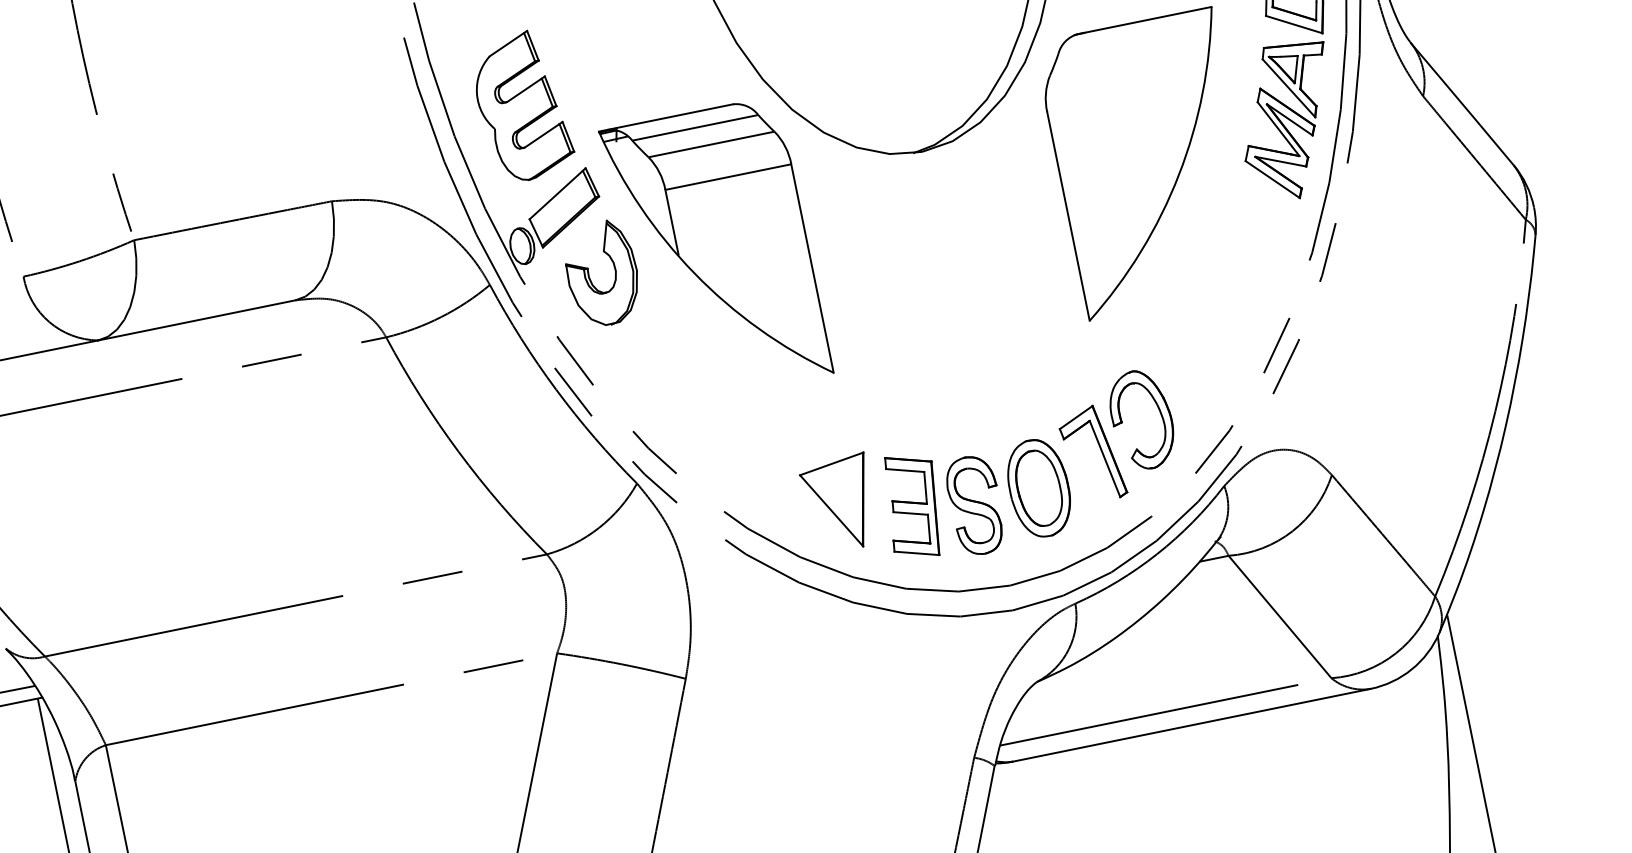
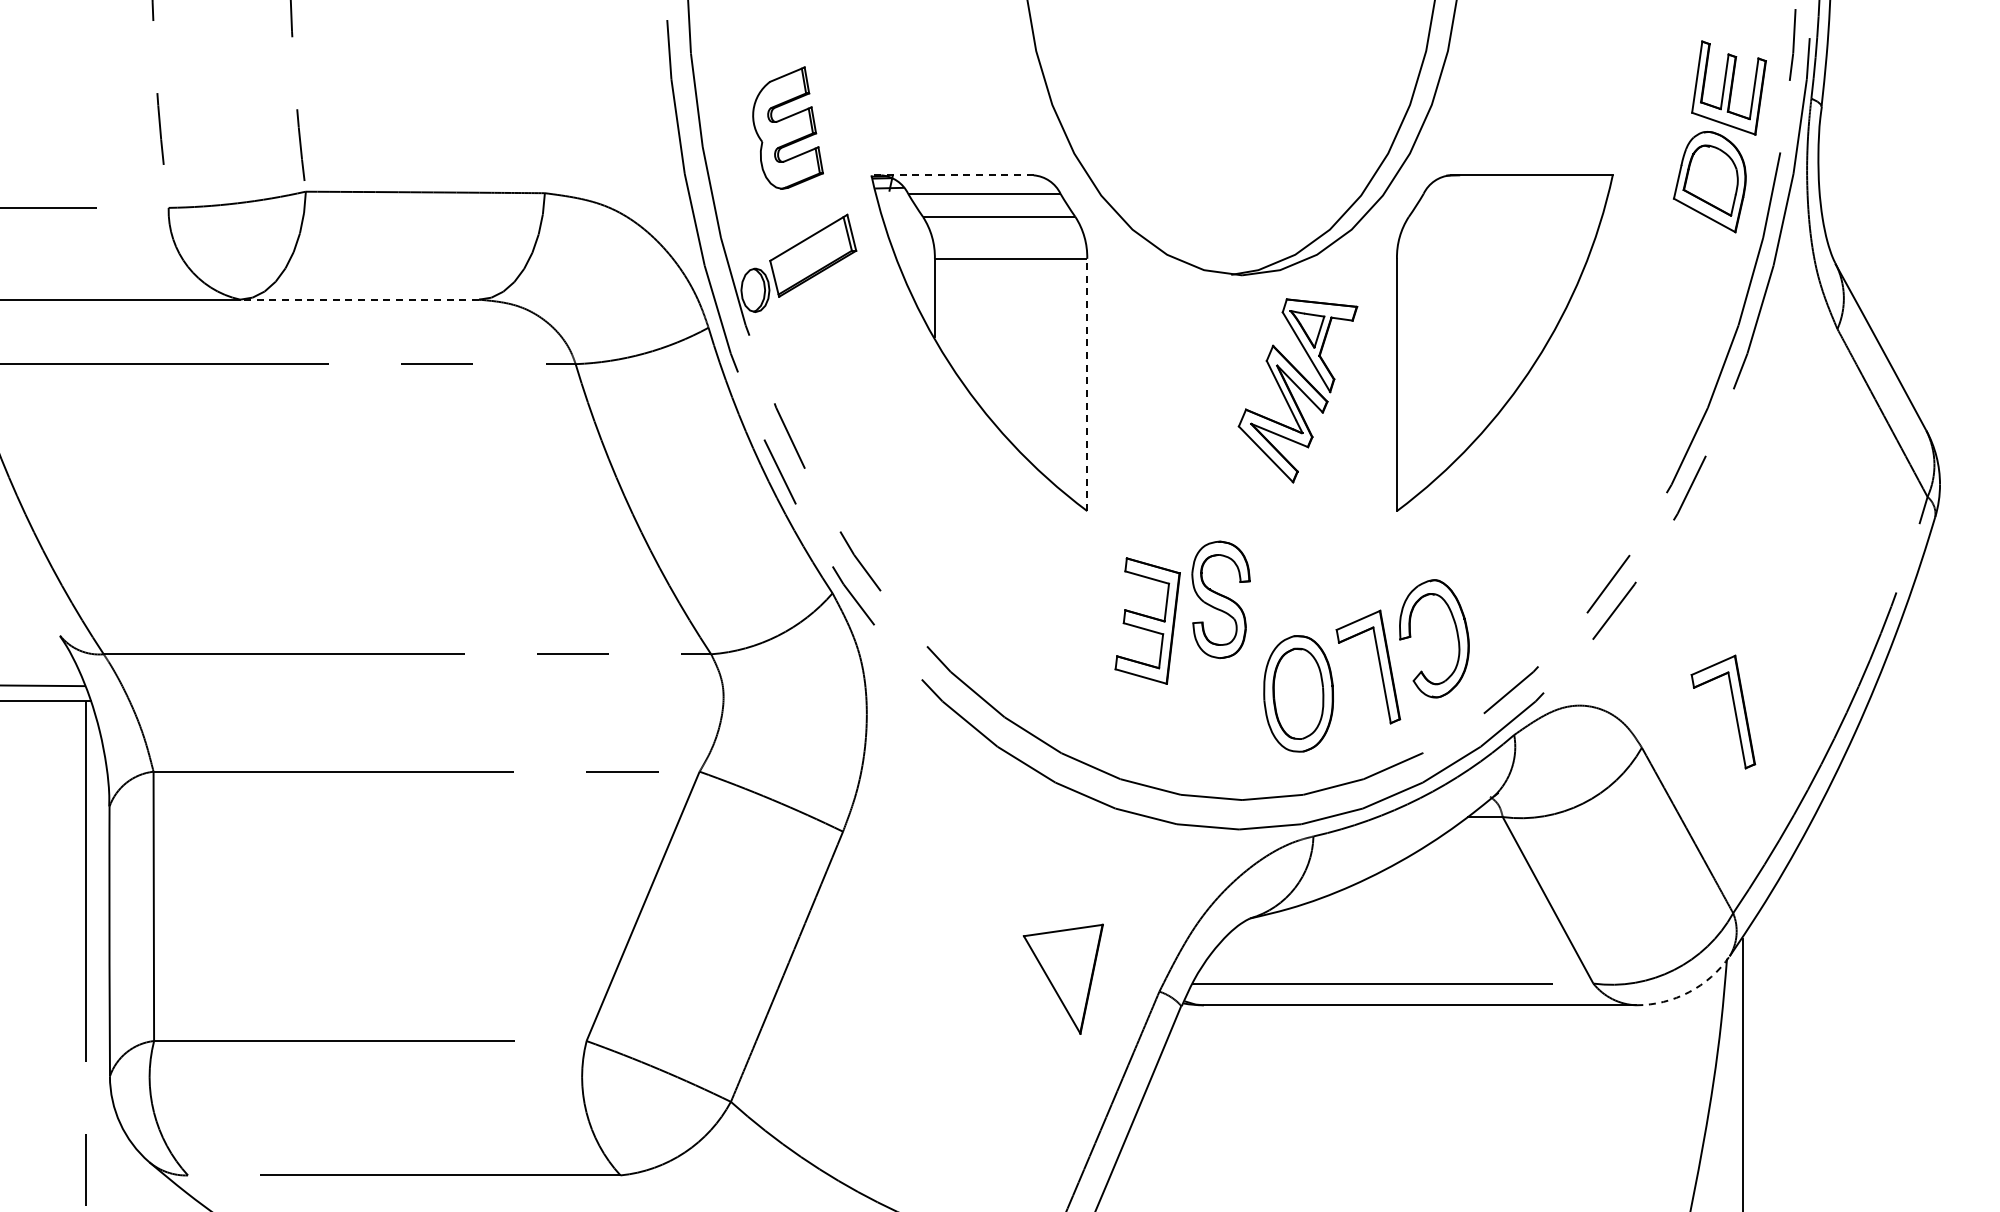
part: (521, 106) -> (787, 127), size x0.7
line: (665, 118) -> (952, 175), solid -> dashed
part: (1288, 121) -> (1297, 390), moved
line: (812, 268) -> (1087, 384), solid -> dashed
part: (591, 279) -> (827, 345), removed
line: (196, 320) -> (359, 299), solid -> dashed
part: (1400, 426) -> (1733, 707), added
part: (839, 503) -> (1062, 978), moved
part: (912, 505) -> (1147, 620), moved
part: (975, 505) -> (1220, 599), moved
arc: (1412, 669) -> (1689, 992), solid -> dashed

